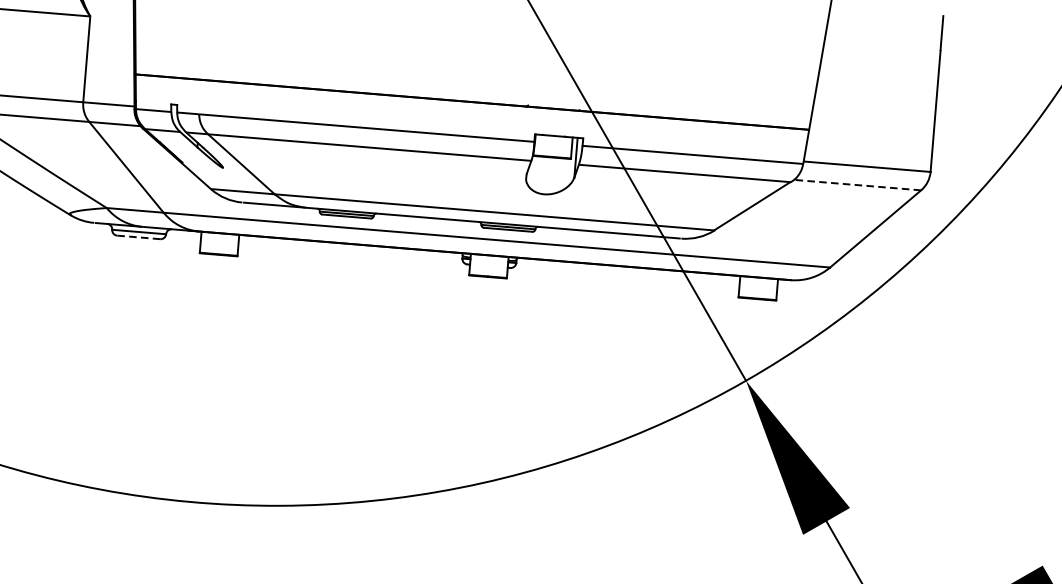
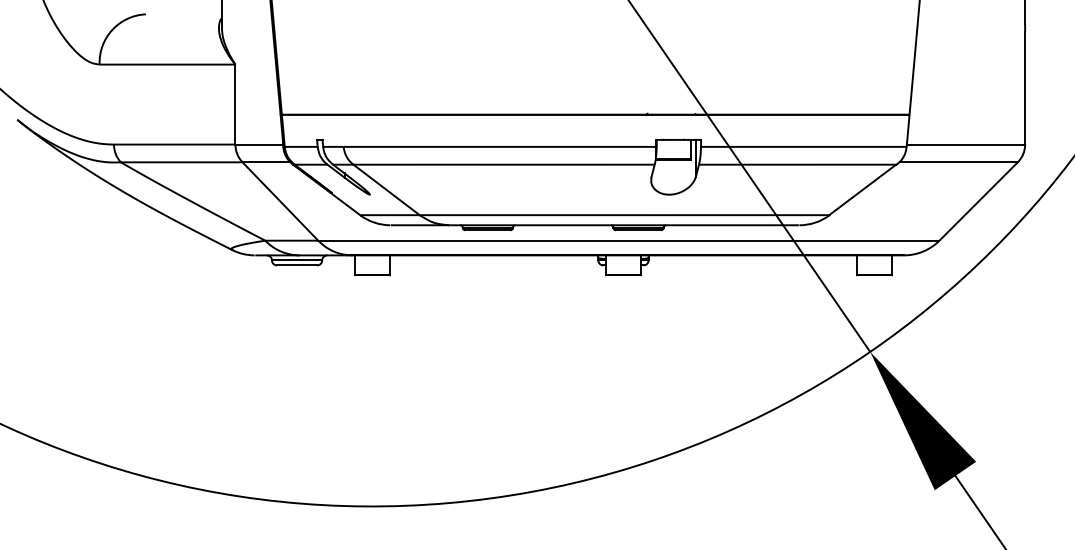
line: (857, 185) -> (958, 162), dashed -> solid
line: (138, 237) -> (296, 265), dashed -> solid

